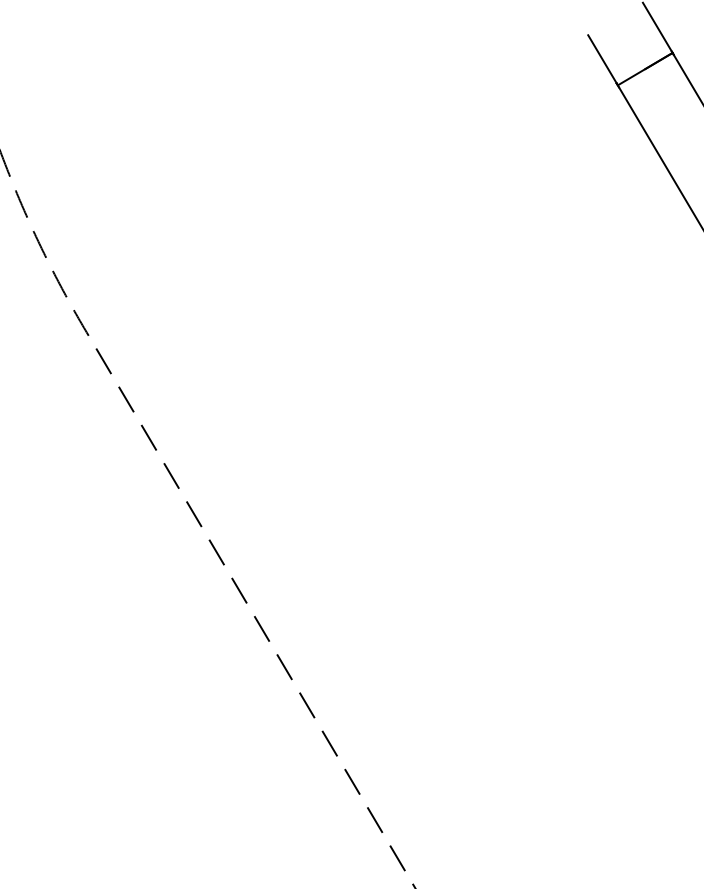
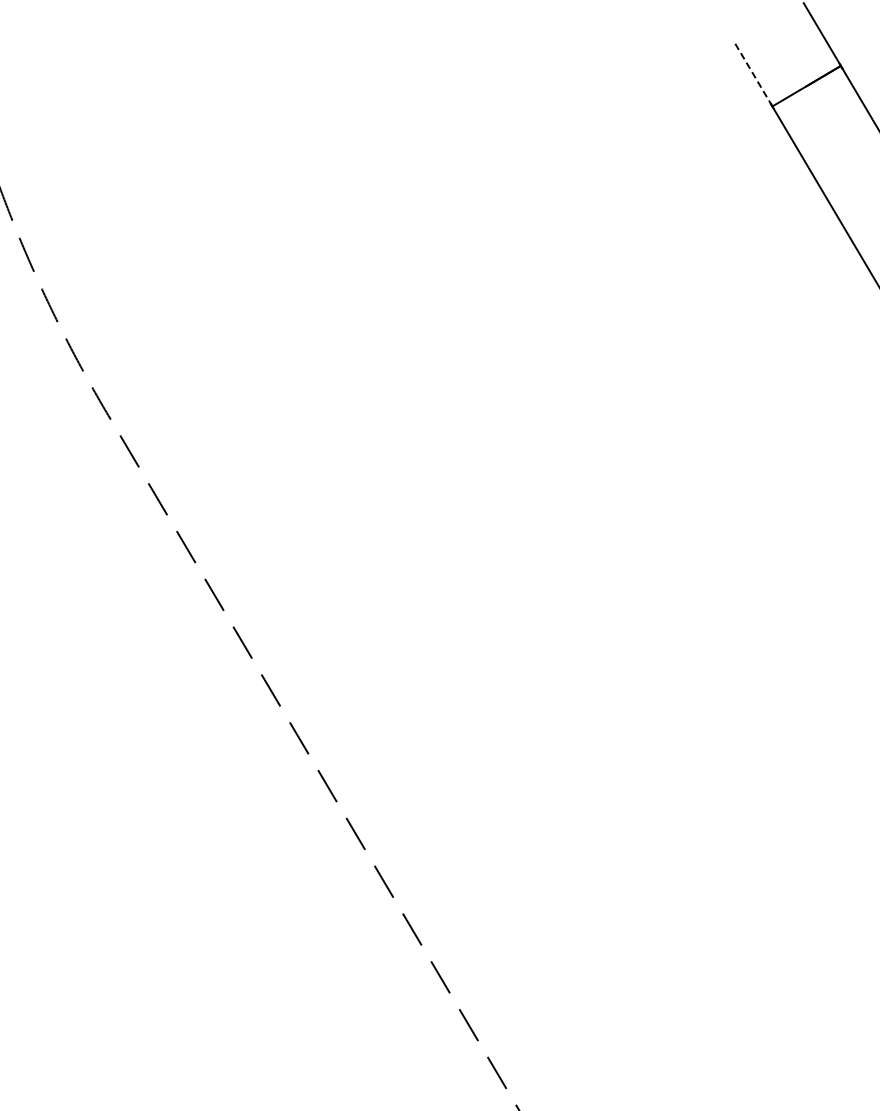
line: (602, 59) -> (753, 74), solid -> dashed

